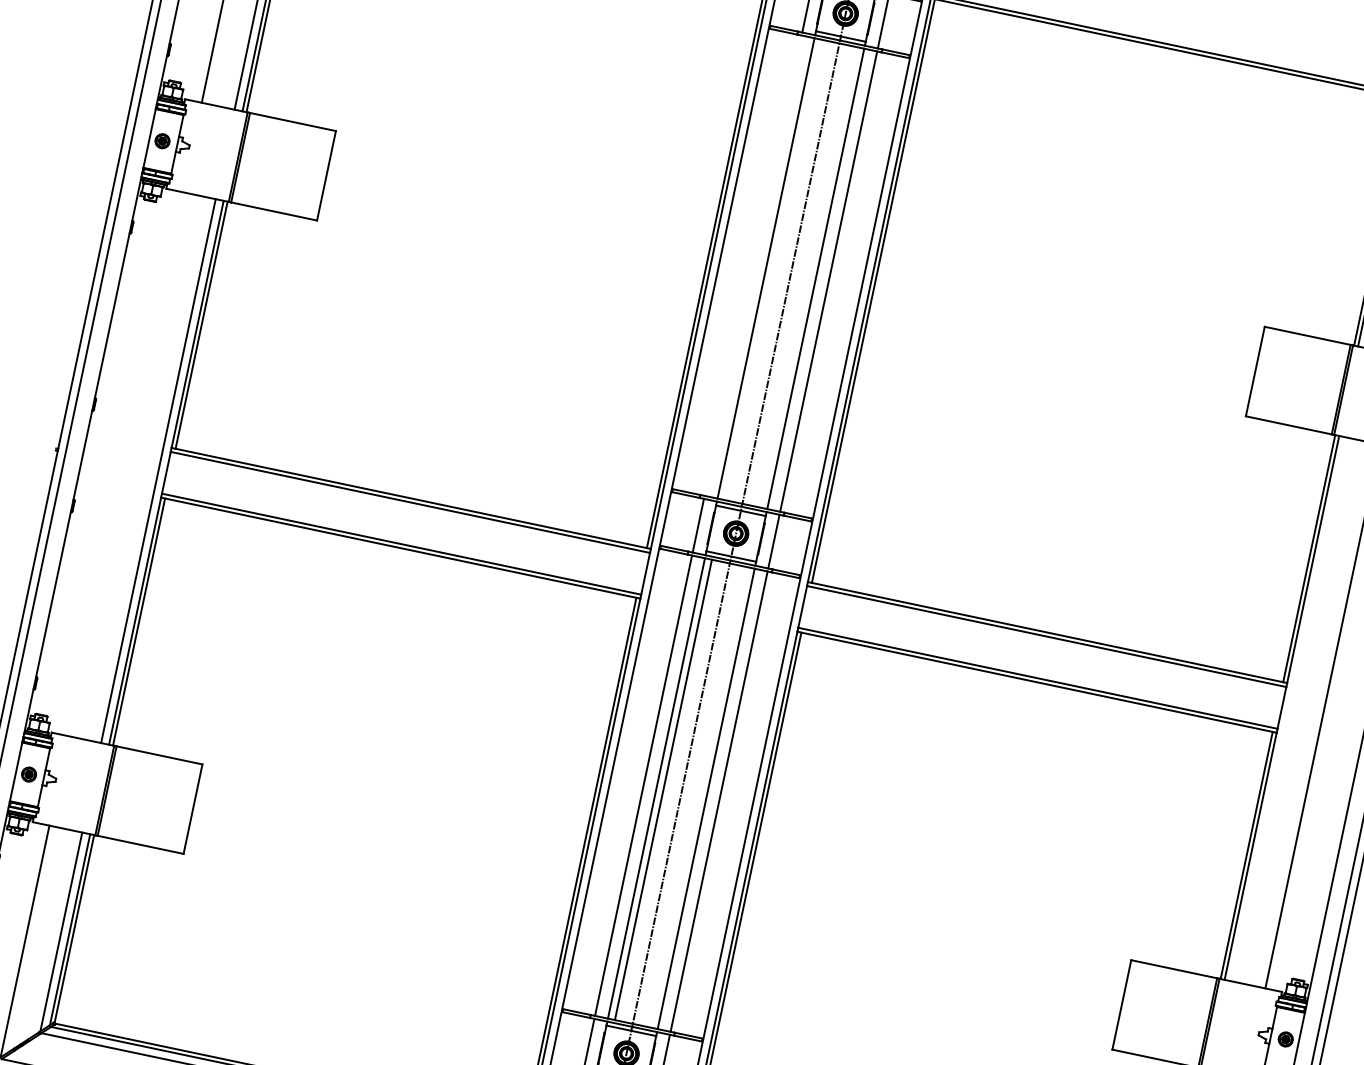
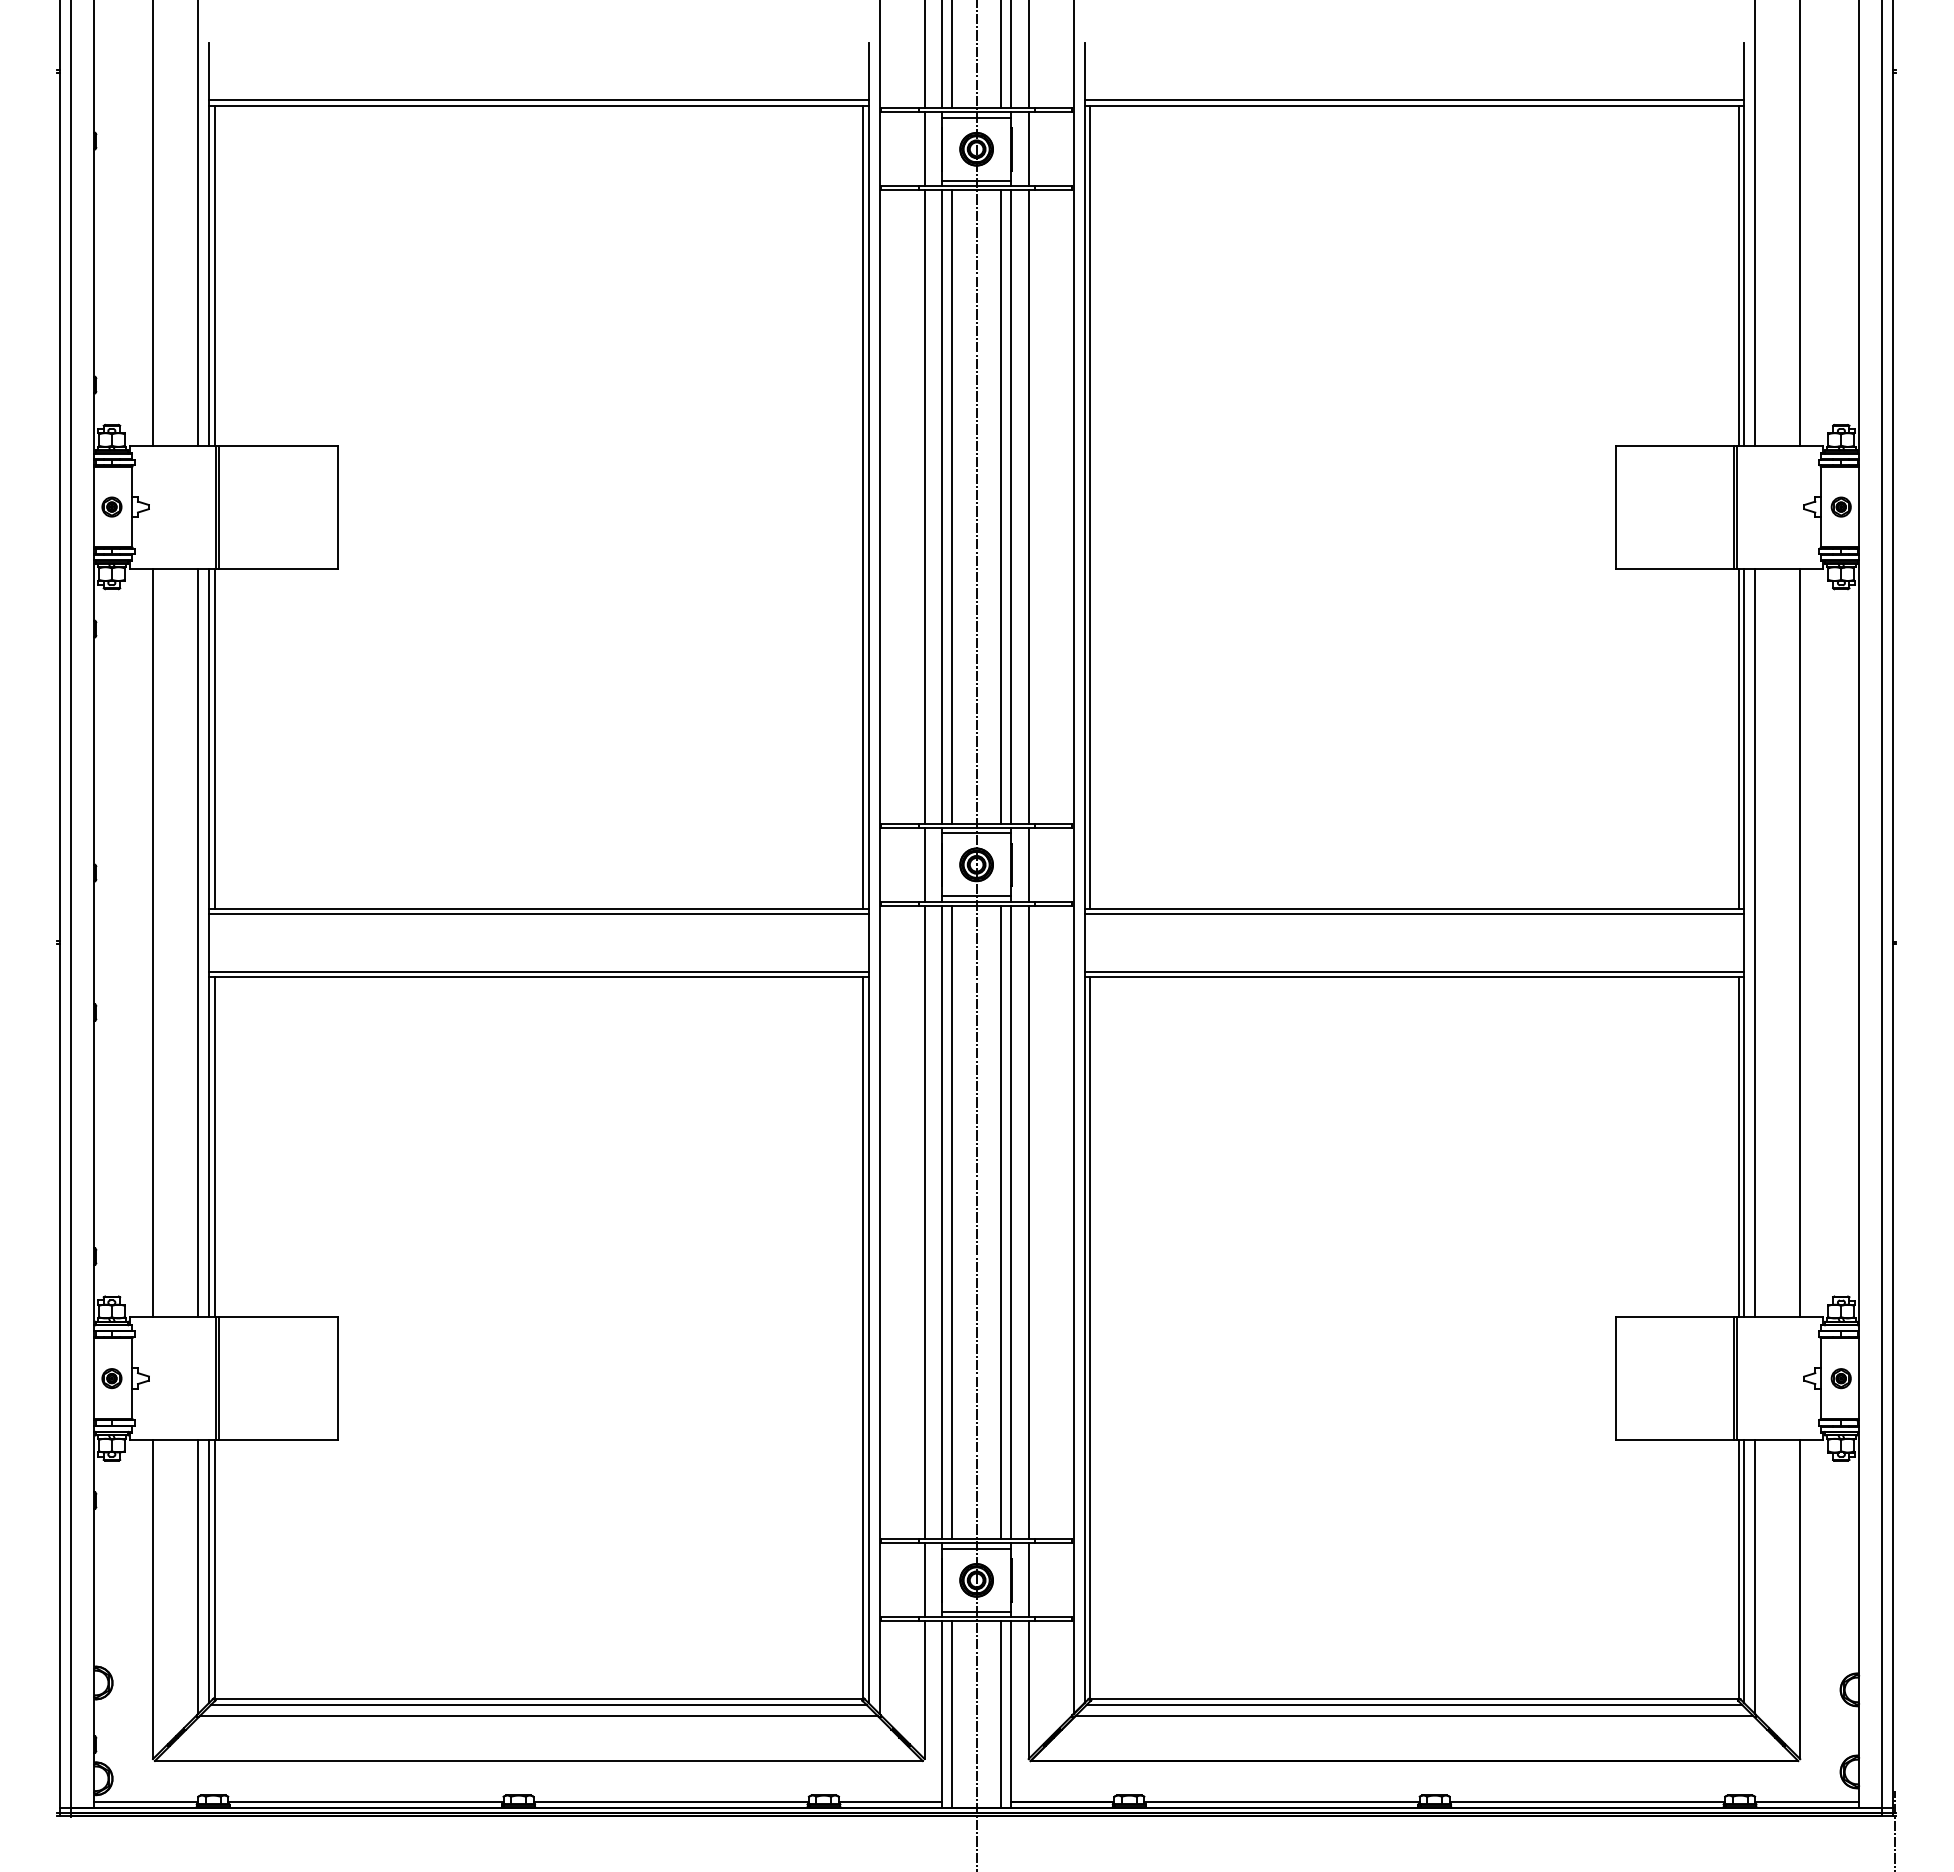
line: (753, 265) -> (924, 506), added
line: (773, 269) -> (952, 506), added
line: (809, 277) -> (1001, 506), added
line: (126, 464) -> (153, 942), added
line: (1290, 709) -> (1755, 942), added
line: (699, 797) -> (1001, 1222), added

